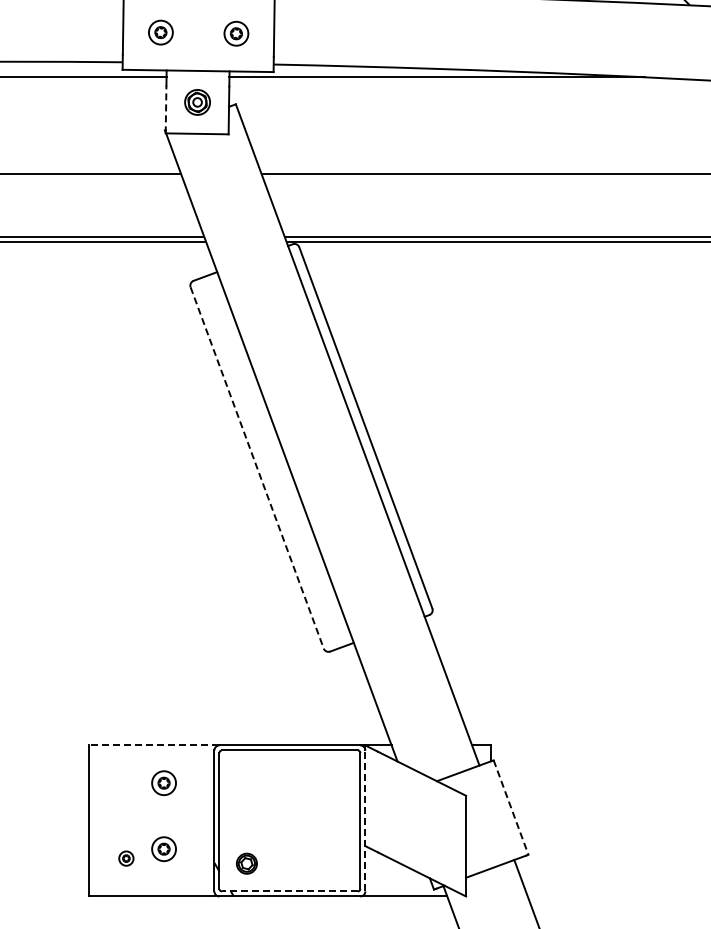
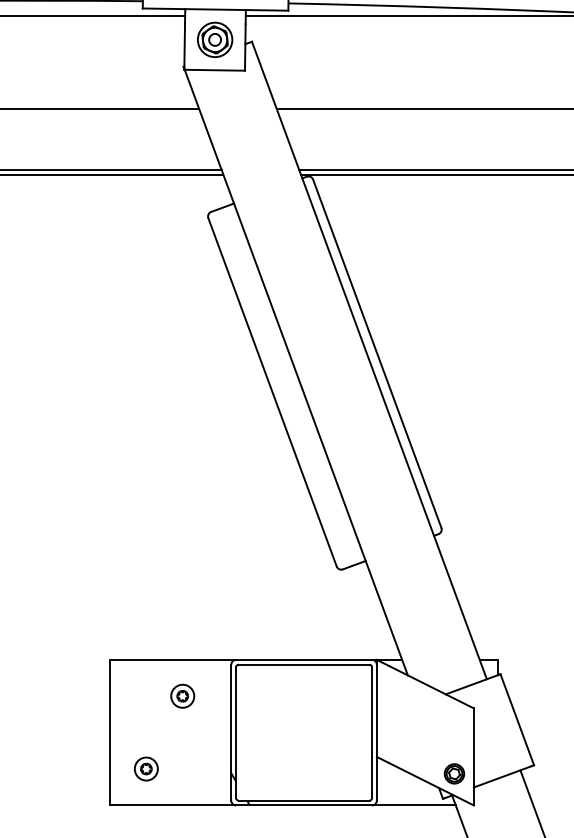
part: (197, 102) -> (214, 40), size x1.43
line: (166, 109) -> (185, 46), dashed -> solid
line: (257, 467) -> (272, 391), dashed -> solid
line: (153, 745) -> (172, 659), dashed -> solid
line: (511, 808) -> (517, 720), dashed -> solid
line: (365, 820) -> (376, 732), dashed -> solid
part: (163, 848) -> (182, 759), removed
part: (126, 858) -> (146, 768), size x1.67
part: (246, 863) -> (454, 773), moved
line: (289, 891) -> (303, 800), dashed -> solid

